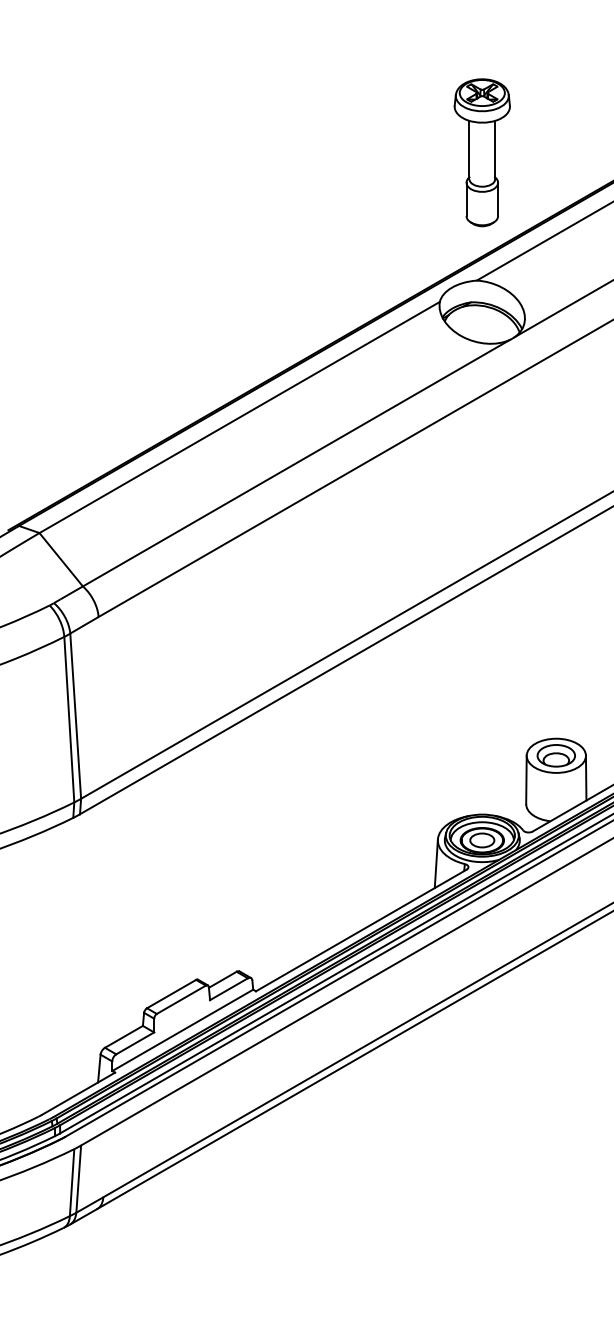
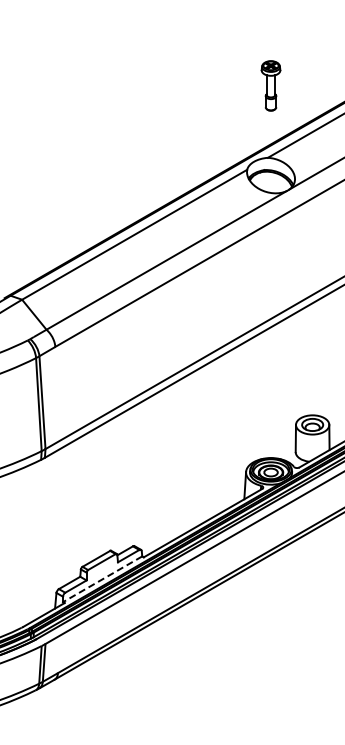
part: (481, 151) -> (270, 85), size x0.6
line: (182, 1030) -> (102, 579), solid -> dashed

